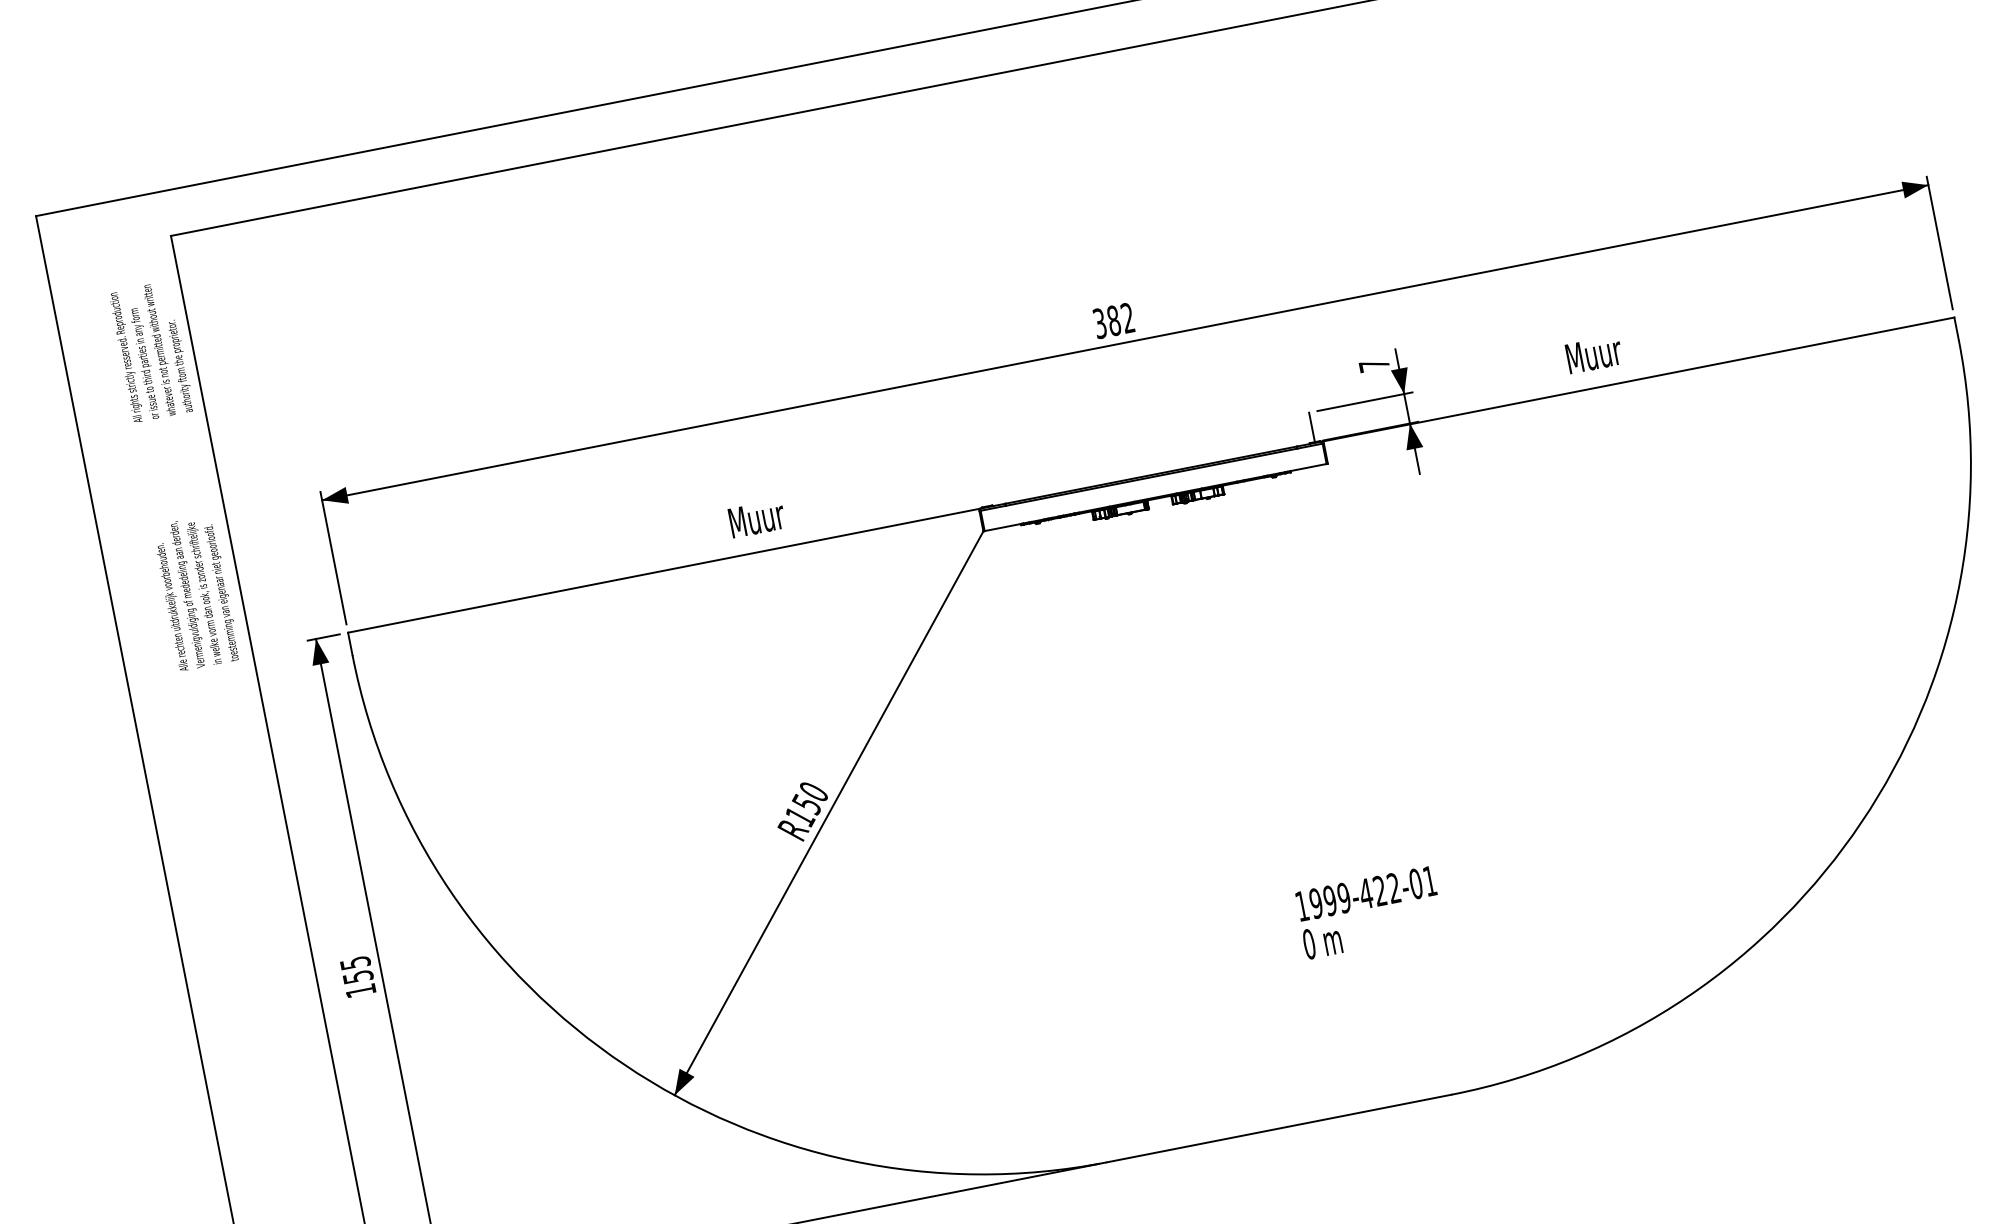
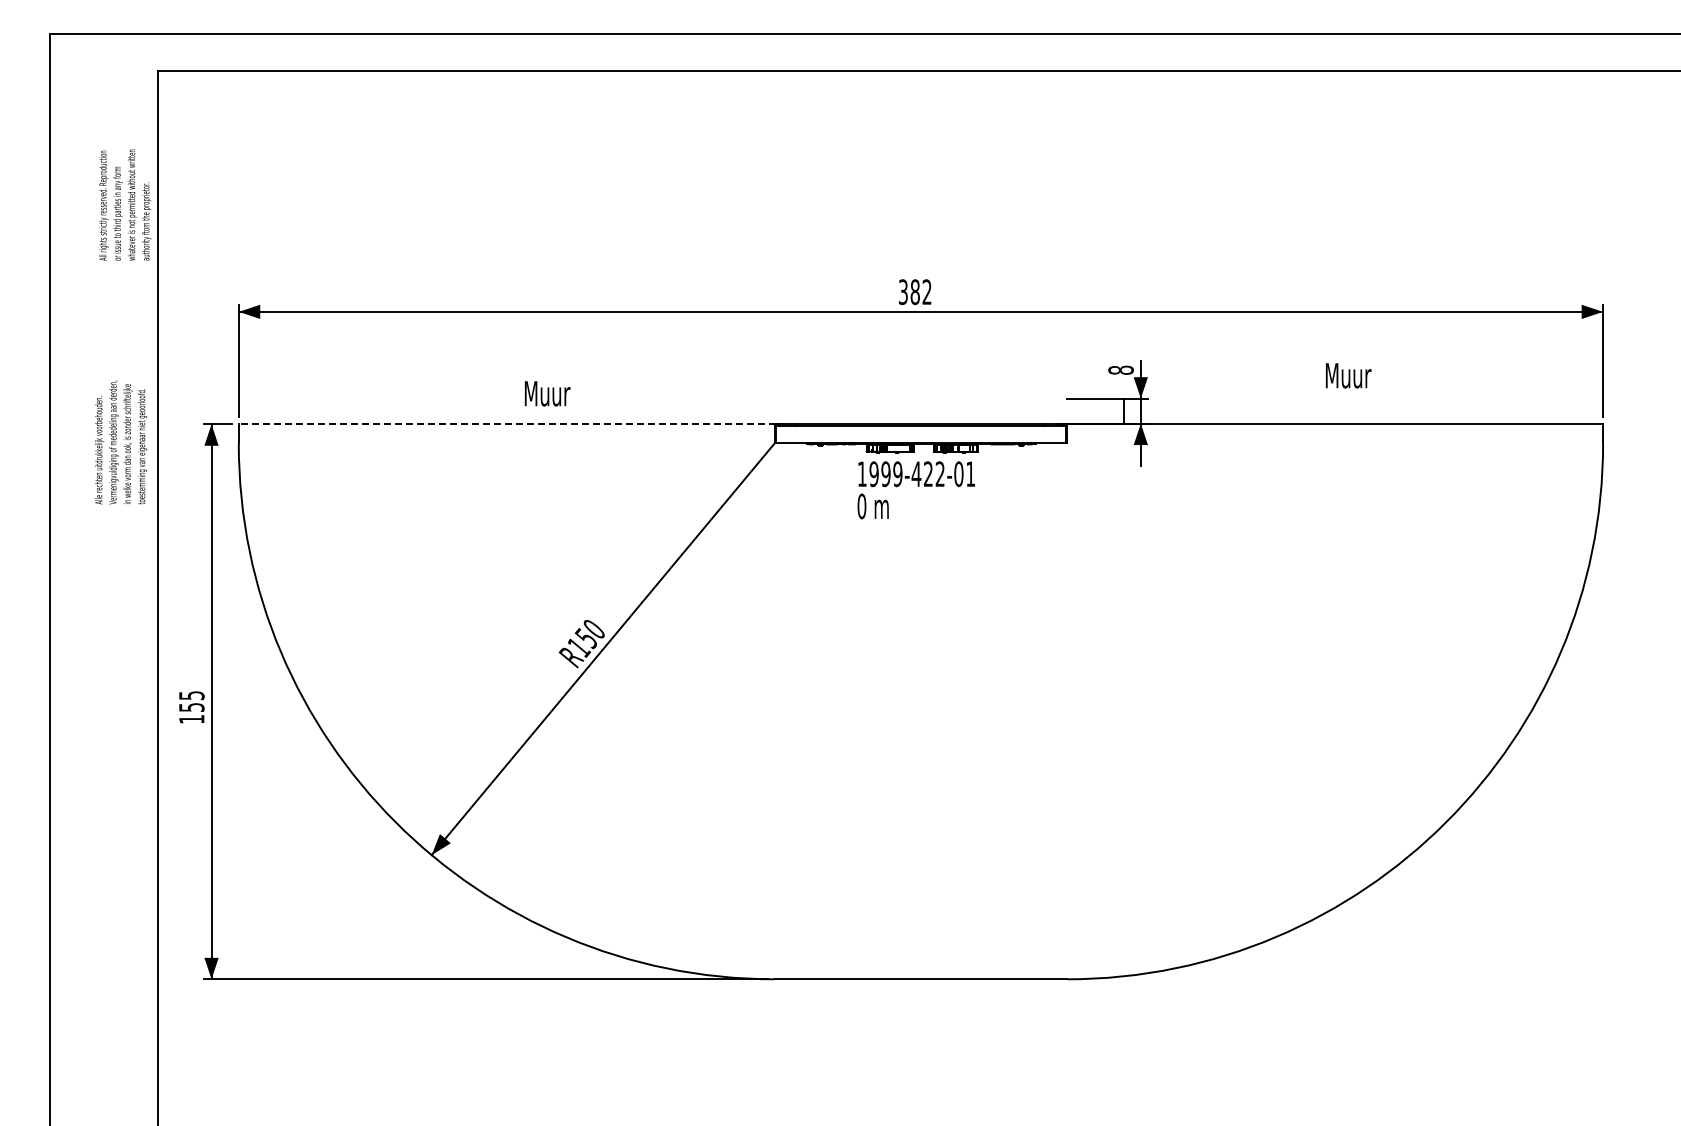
text: (151, 351) -> (125, 204), moved
text: (1594, 354) -> (1348, 375), moved
text: (1373, 364) -> (1120, 369), 7 -> 8
line: (1312, 426) -> (1124, 410), moved
text: (756, 518) -> (547, 393), moved
line: (663, 571) -> (506, 424), solid -> dashed
text: (196, 592) -> (121, 442), moved
text: (1368, 913) -> (915, 490), moved

